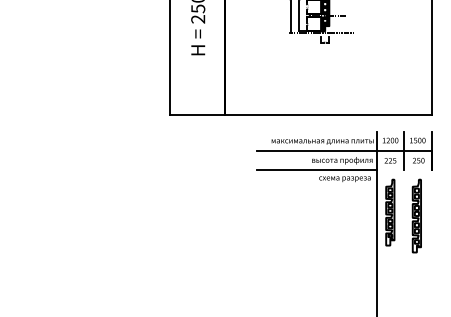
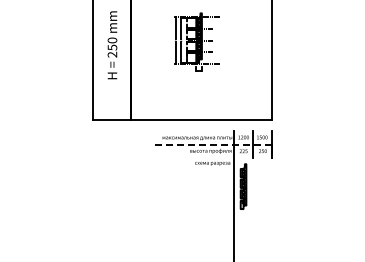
line: (344, 150) -> (212, 144), solid -> dashed
line: (316, 169) -> (193, 157), removed
part: (416, 215) -> (261, 188), removed

